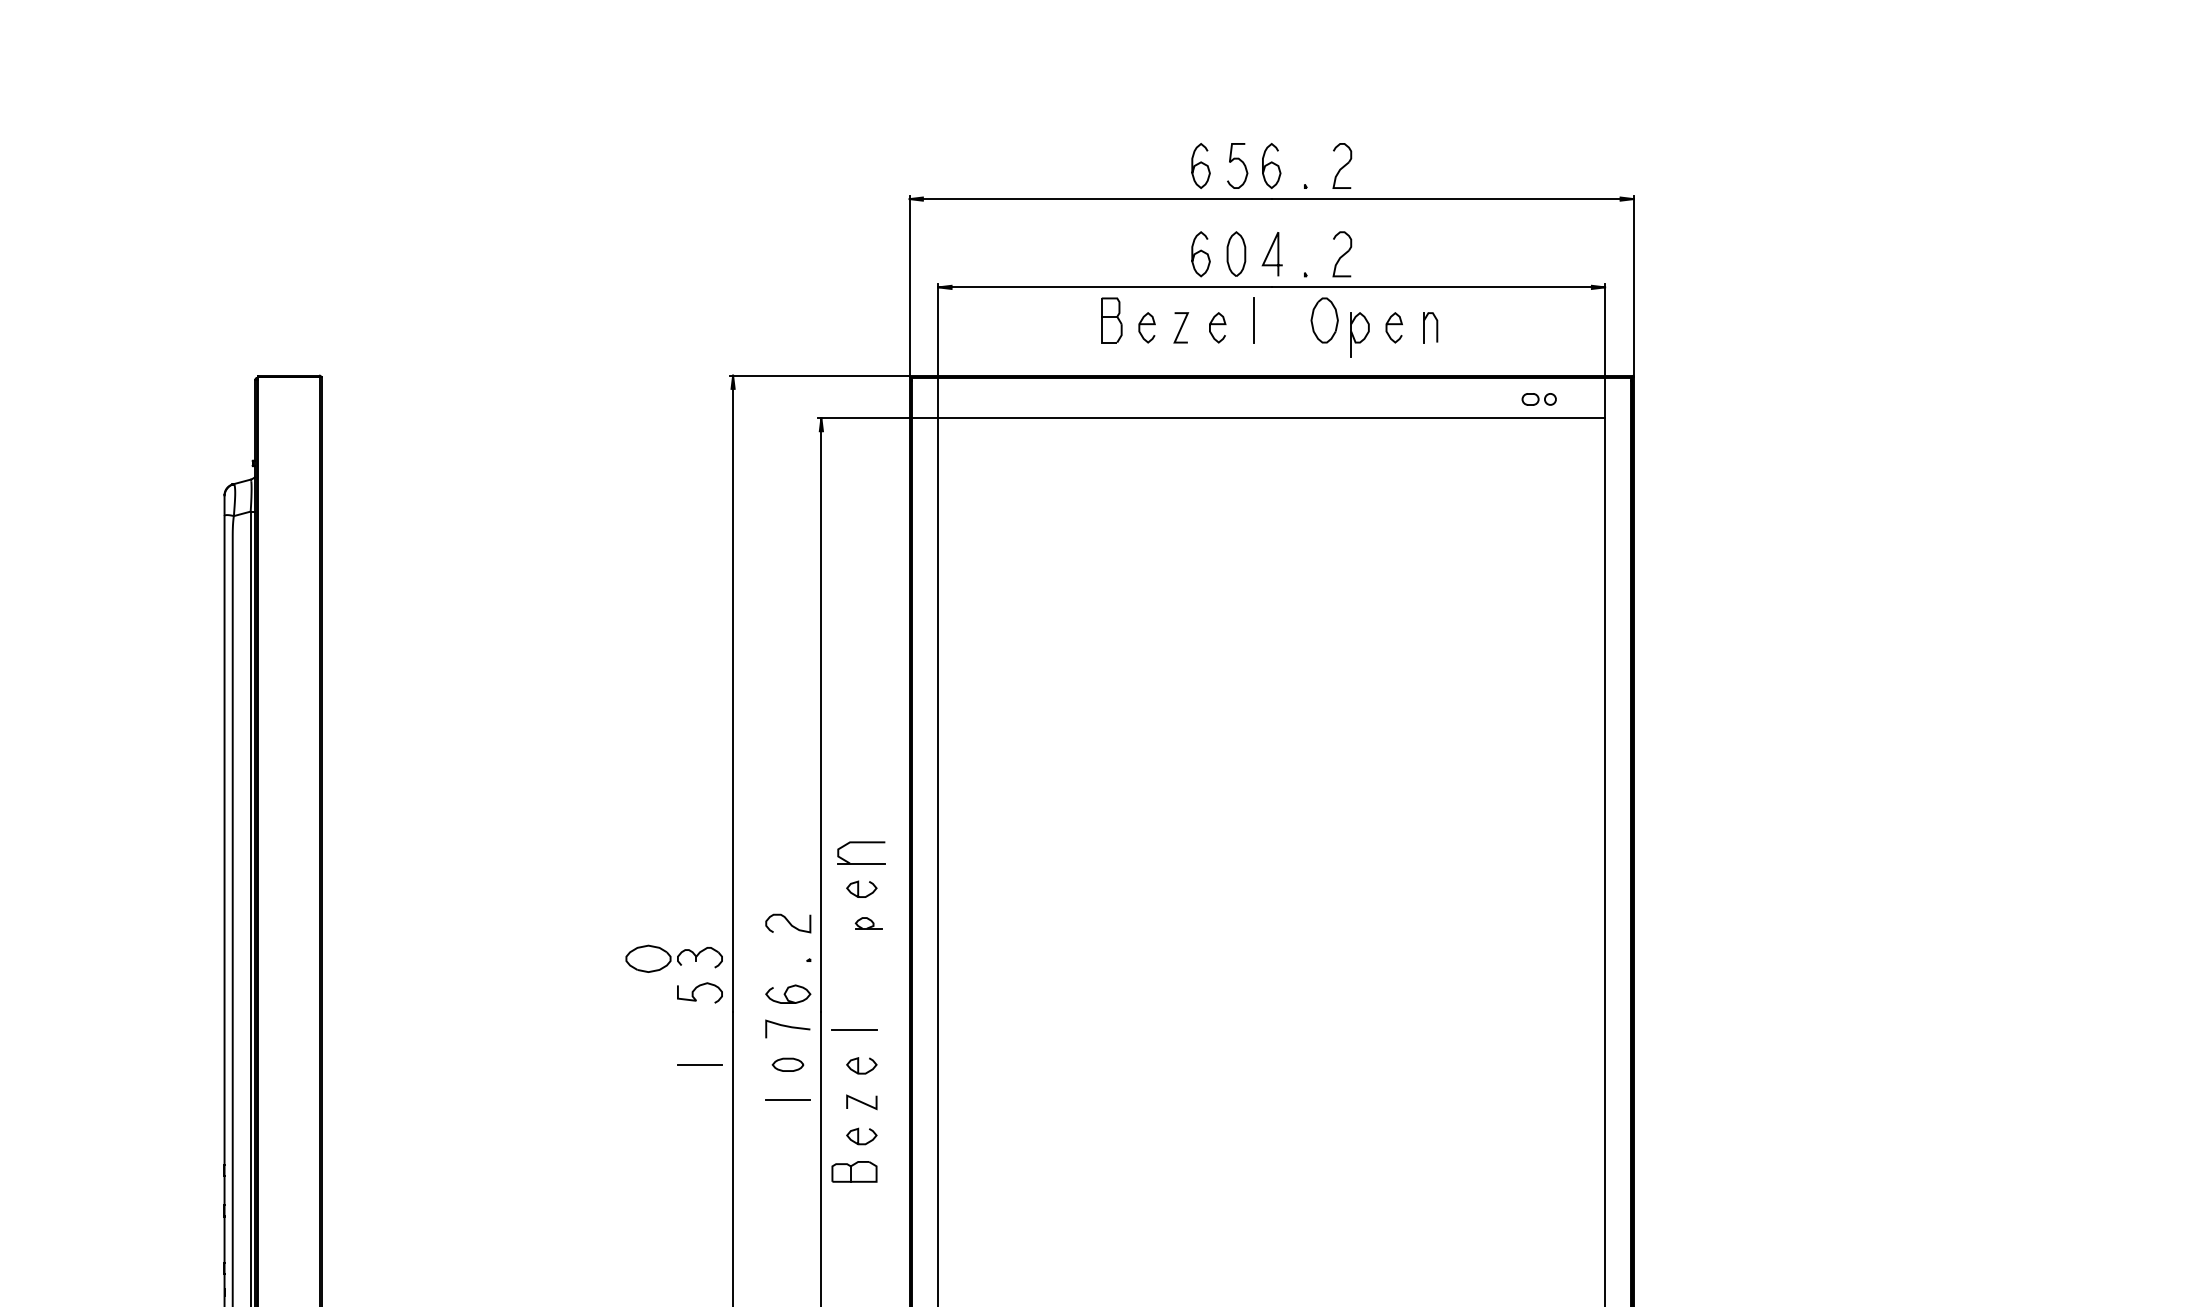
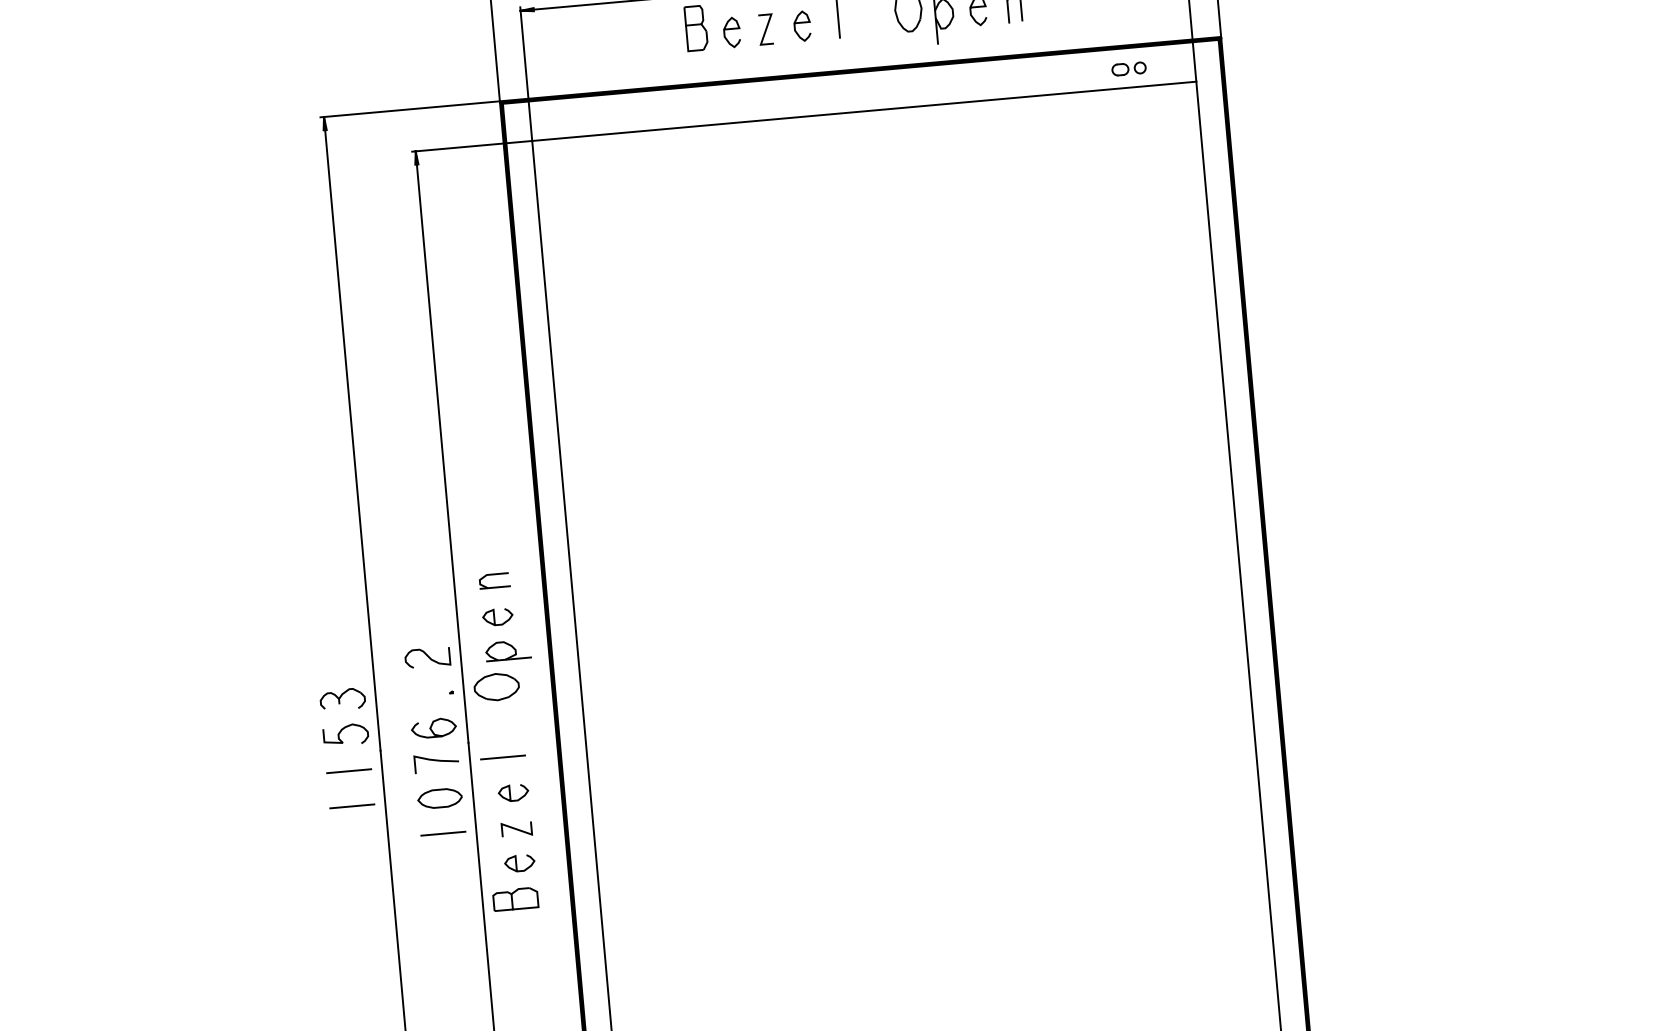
part: (861, 852) -> (494, 580), size x0.62
part: (868, 922) -> (507, 649), size x1.67
part: (648, 958) -> (496, 686), moved
line: (699, 1029) -> (348, 771), added
part: (787, 1064) -> (439, 798), size x1.43

